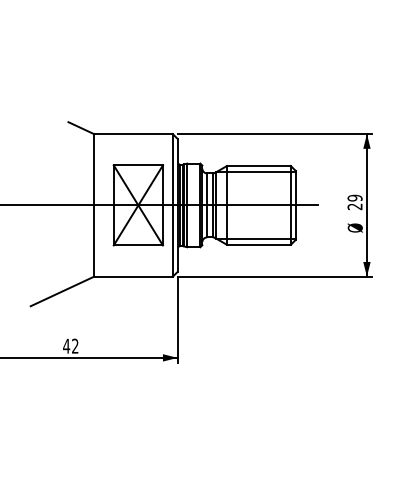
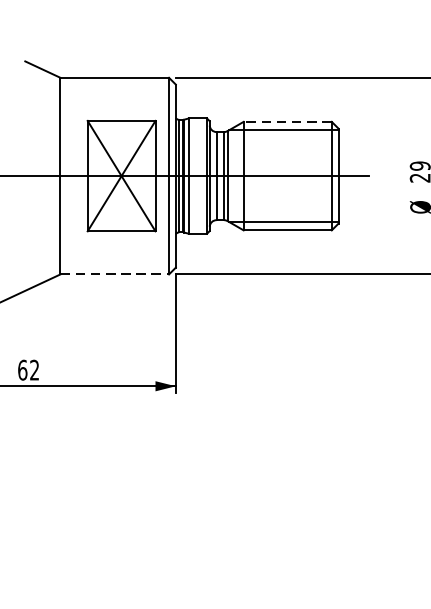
line: (258, 166) -> (287, 122), solid -> dashed
line: (133, 276) -> (114, 274), solid -> dashed
text: (66, 345) -> (22, 369), 42 -> 62

